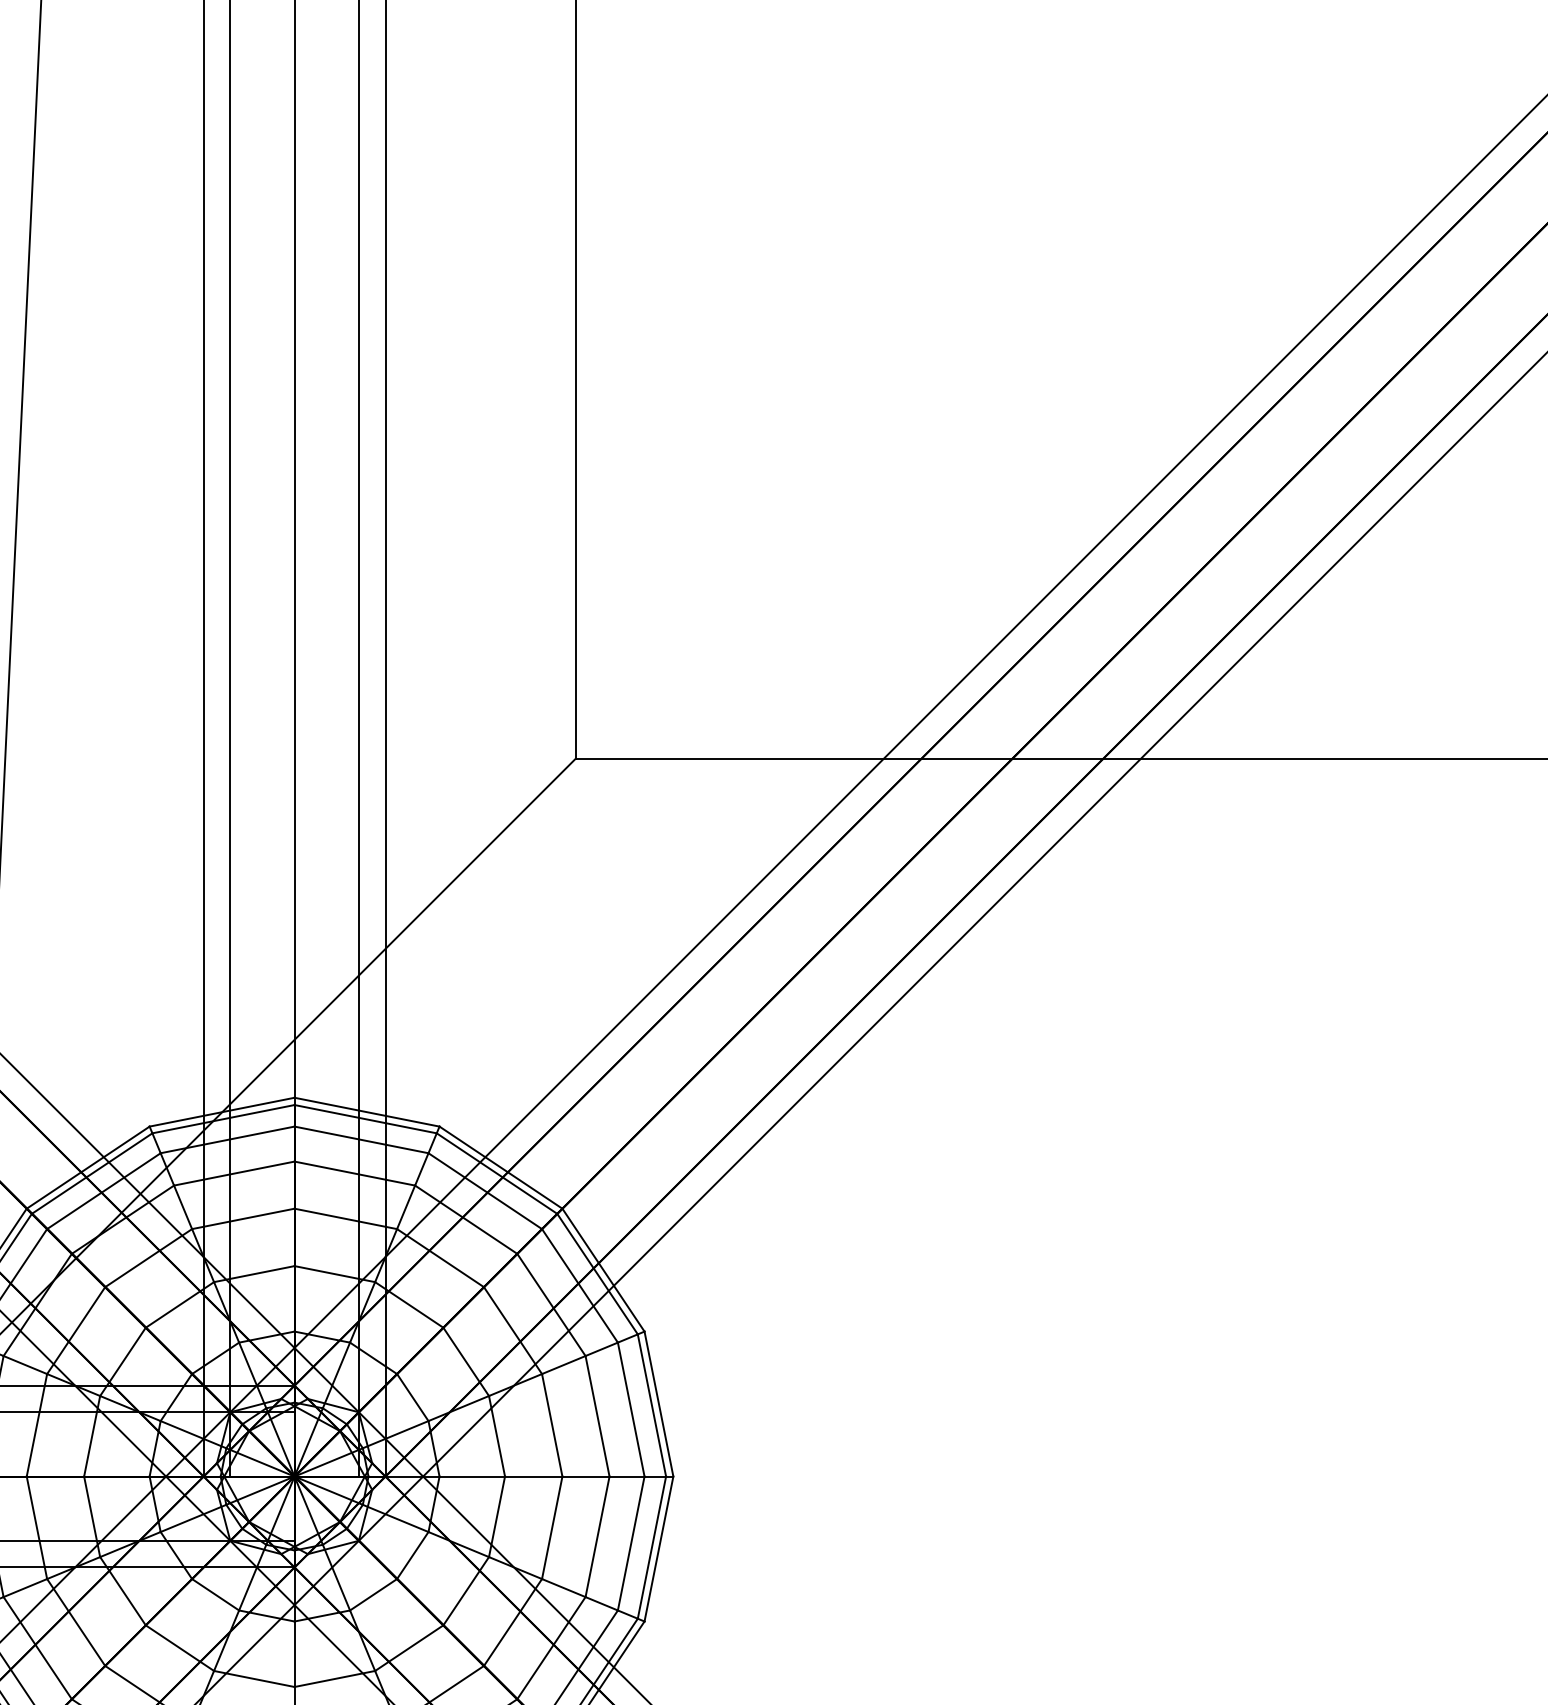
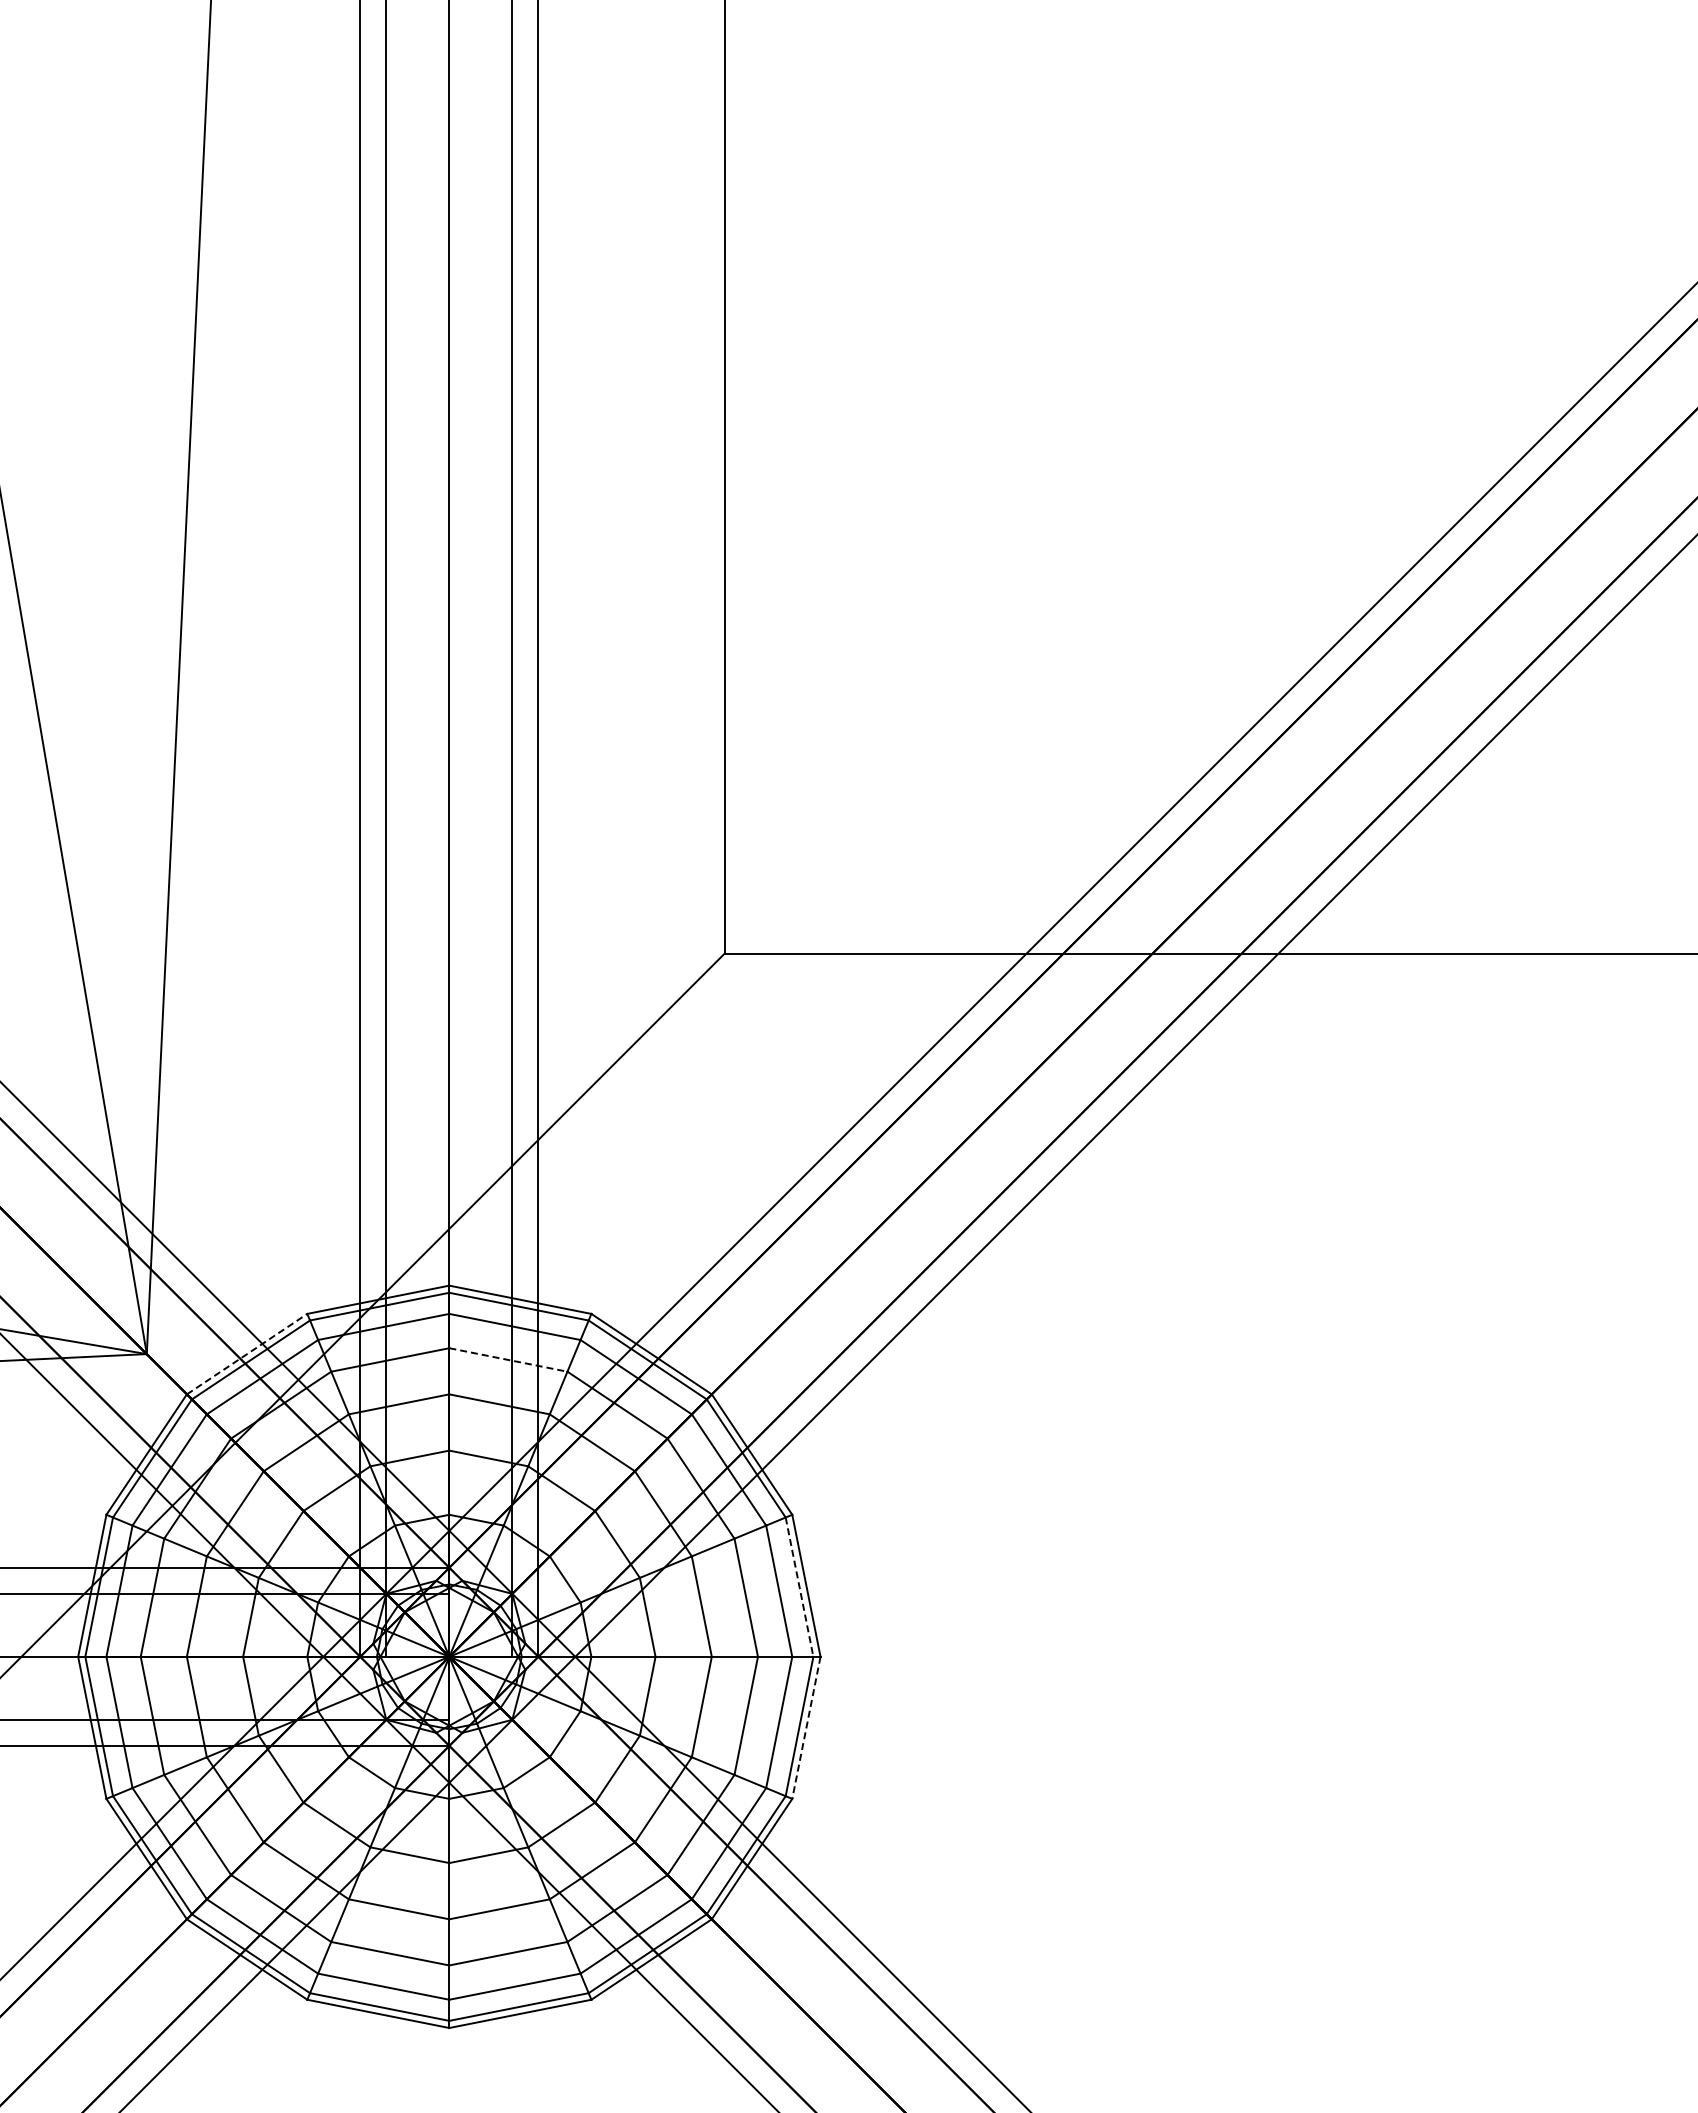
line: (88, 1166) -> (247, 1353), solid -> dashed
line: (354, 1174) -> (508, 1360), solid -> dashed
line: (651, 1405) -> (799, 1587), solid -> dashed
line: (659, 1549) -> (806, 1728), solid -> dashed

